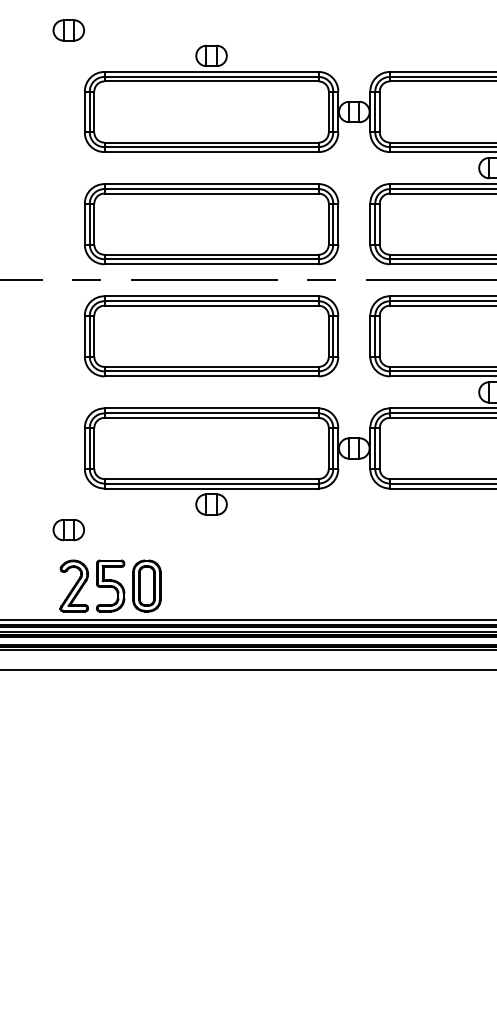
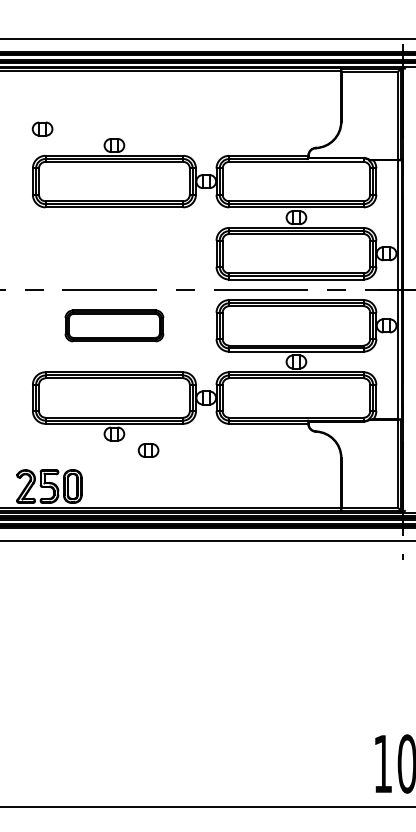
part: (68, 29) -> (42, 128), moved
part: (211, 223) -> (114, 253), removed
part: (211, 335) -> (114, 325), size x0.6
part: (68, 530) -> (148, 450), moved

